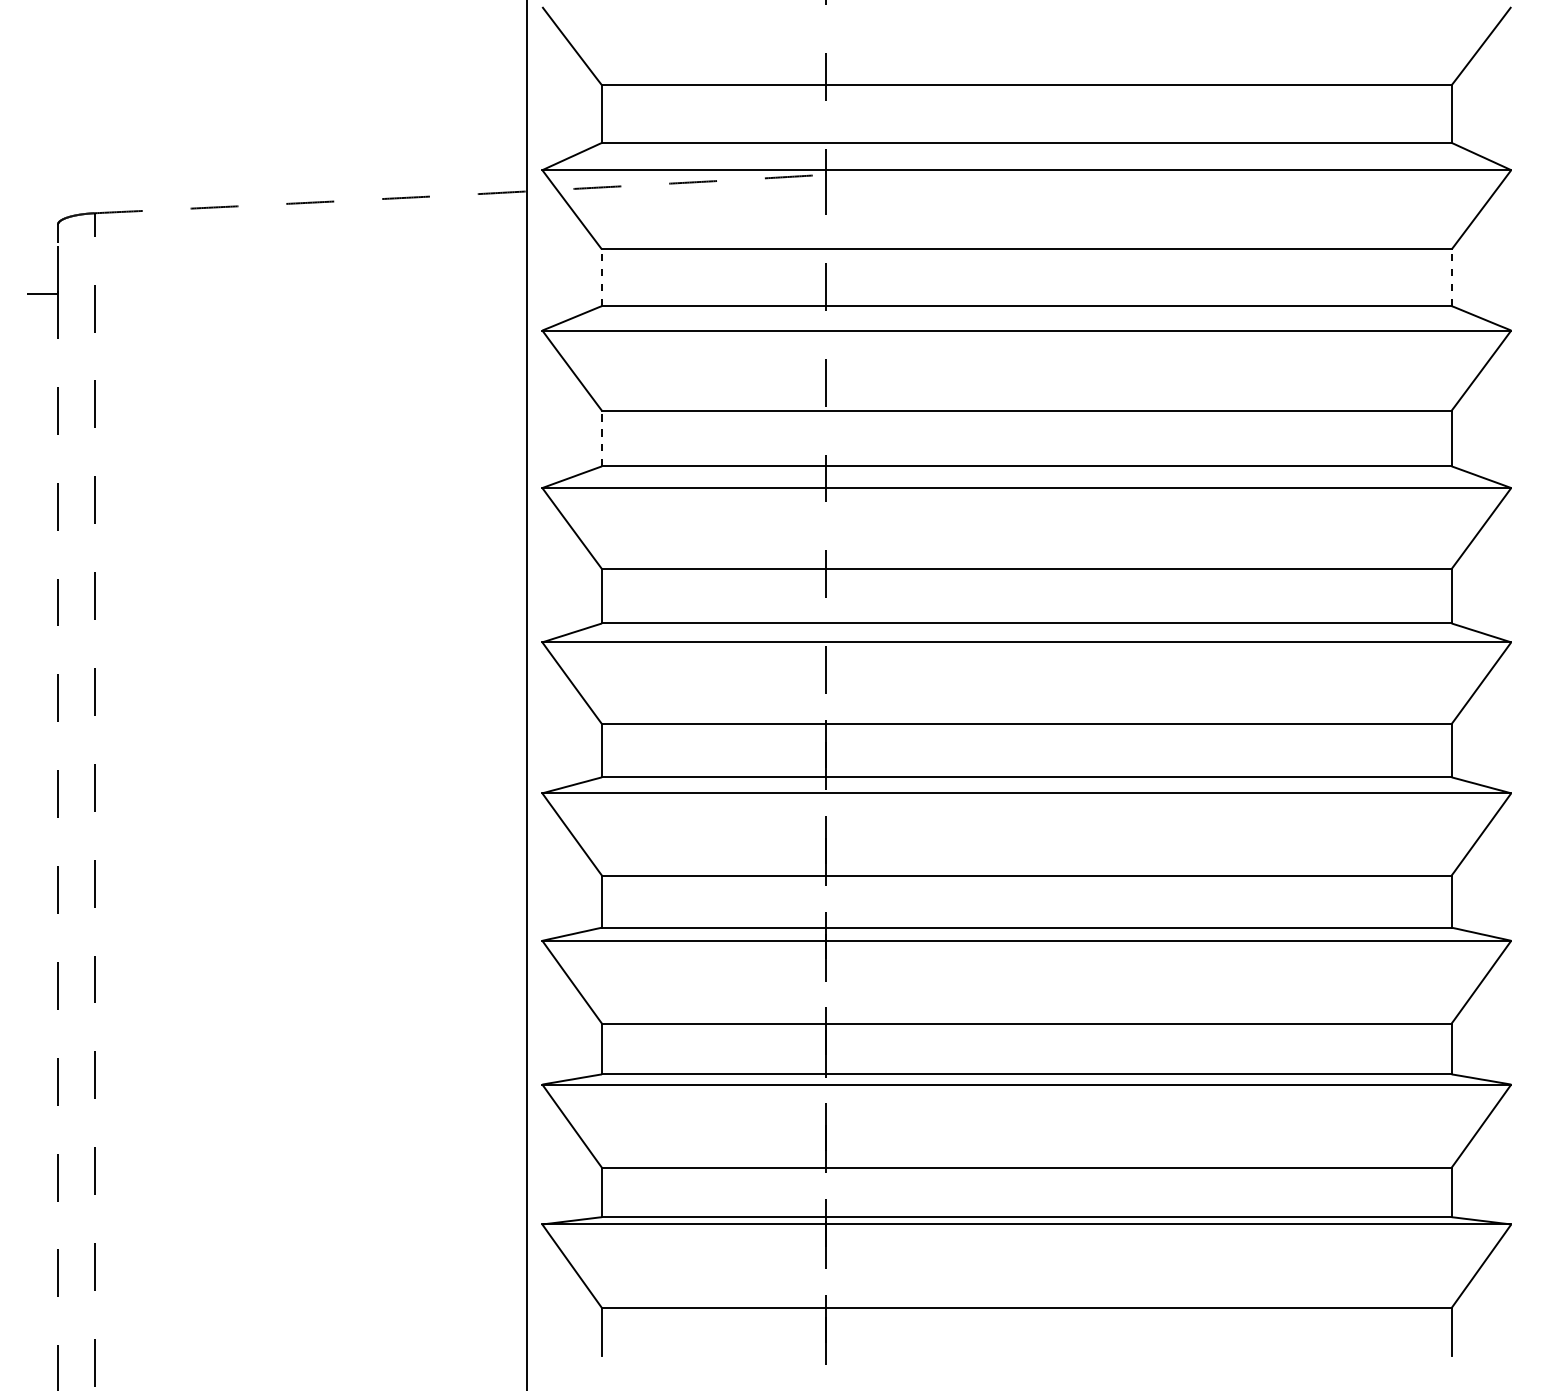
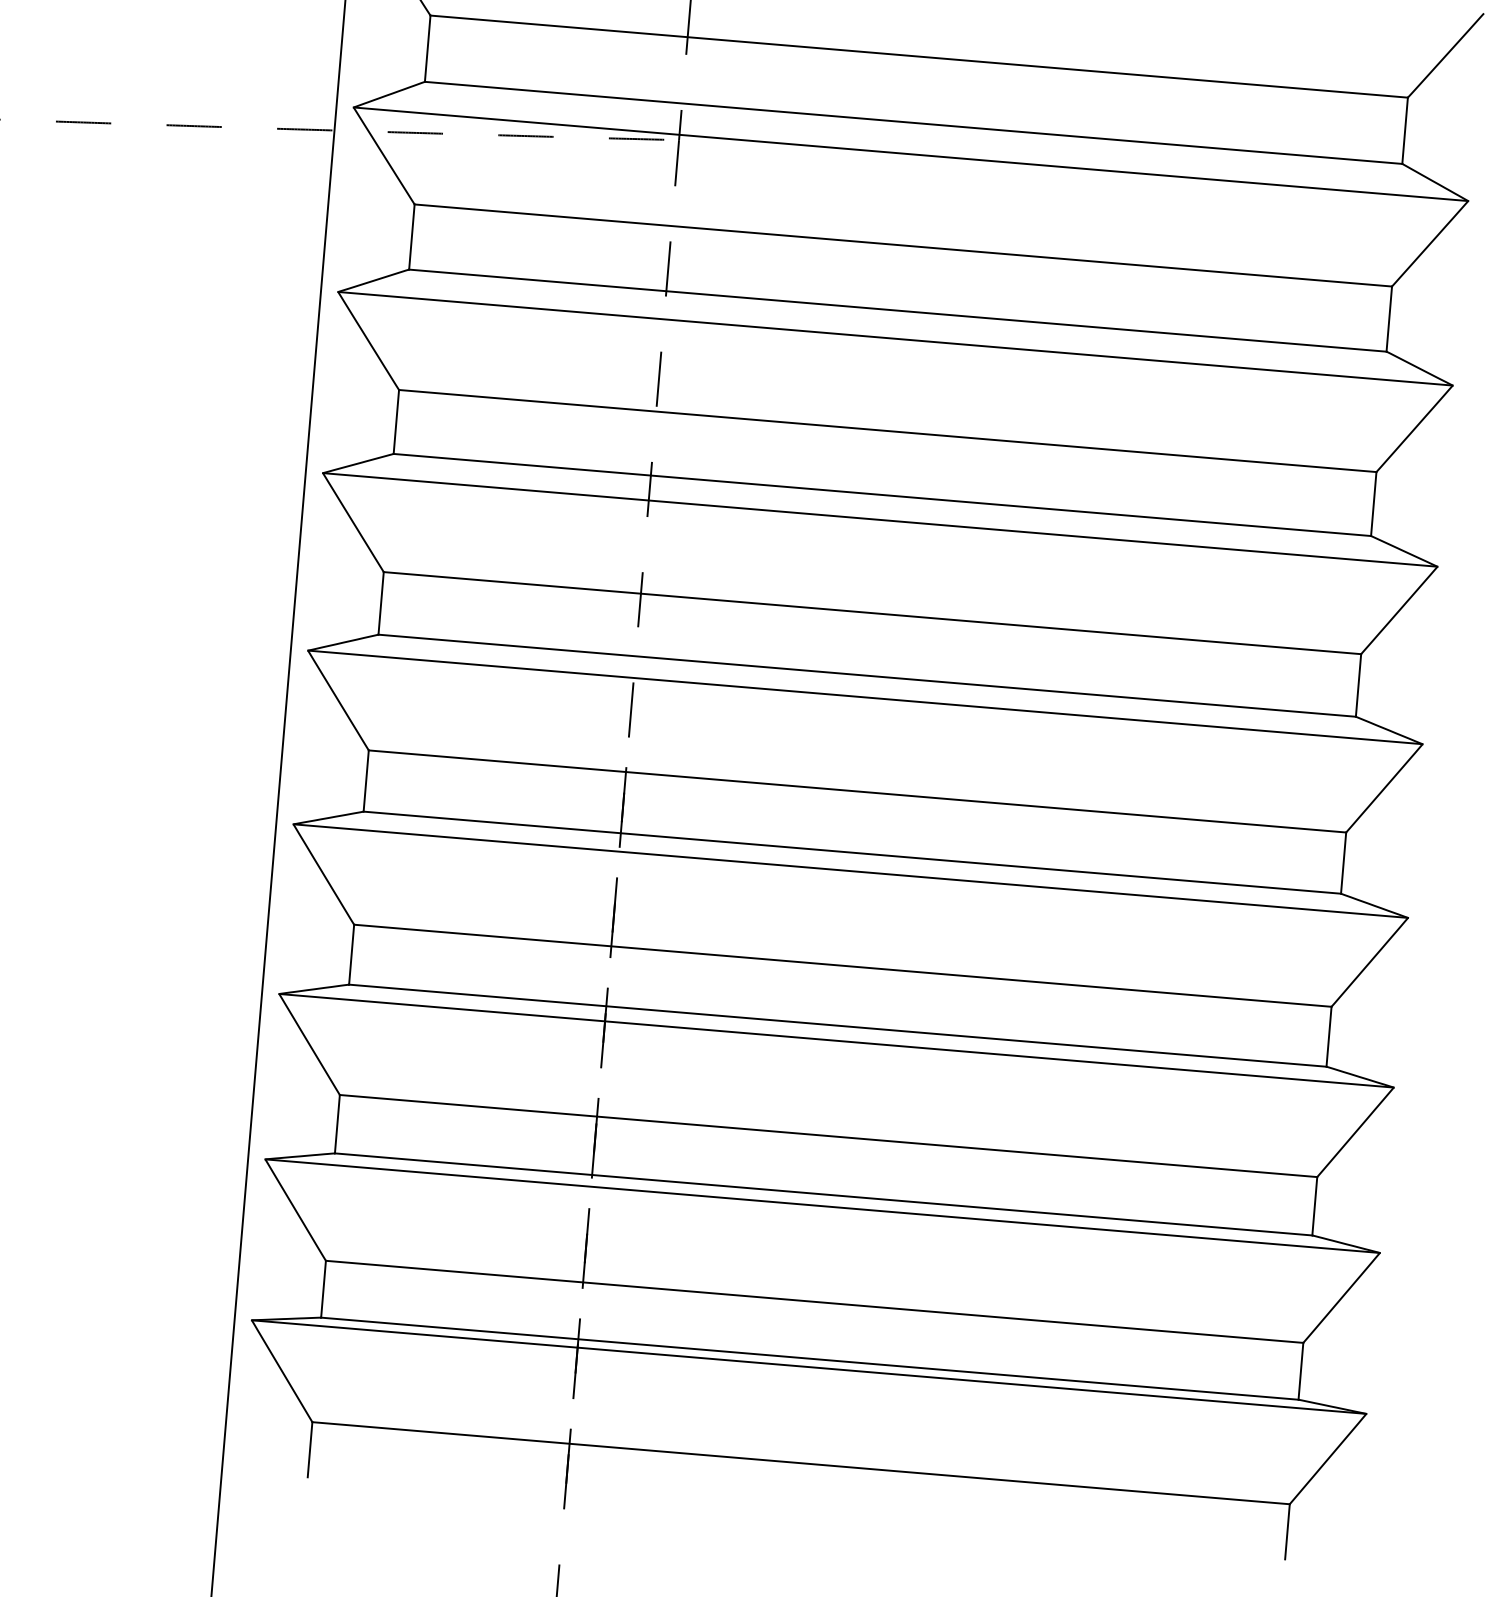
line: (601, 277) -> (411, 236), dashed -> solid
line: (1451, 277) -> (1389, 318), dashed -> solid
line: (601, 438) -> (395, 421), dashed -> solid

